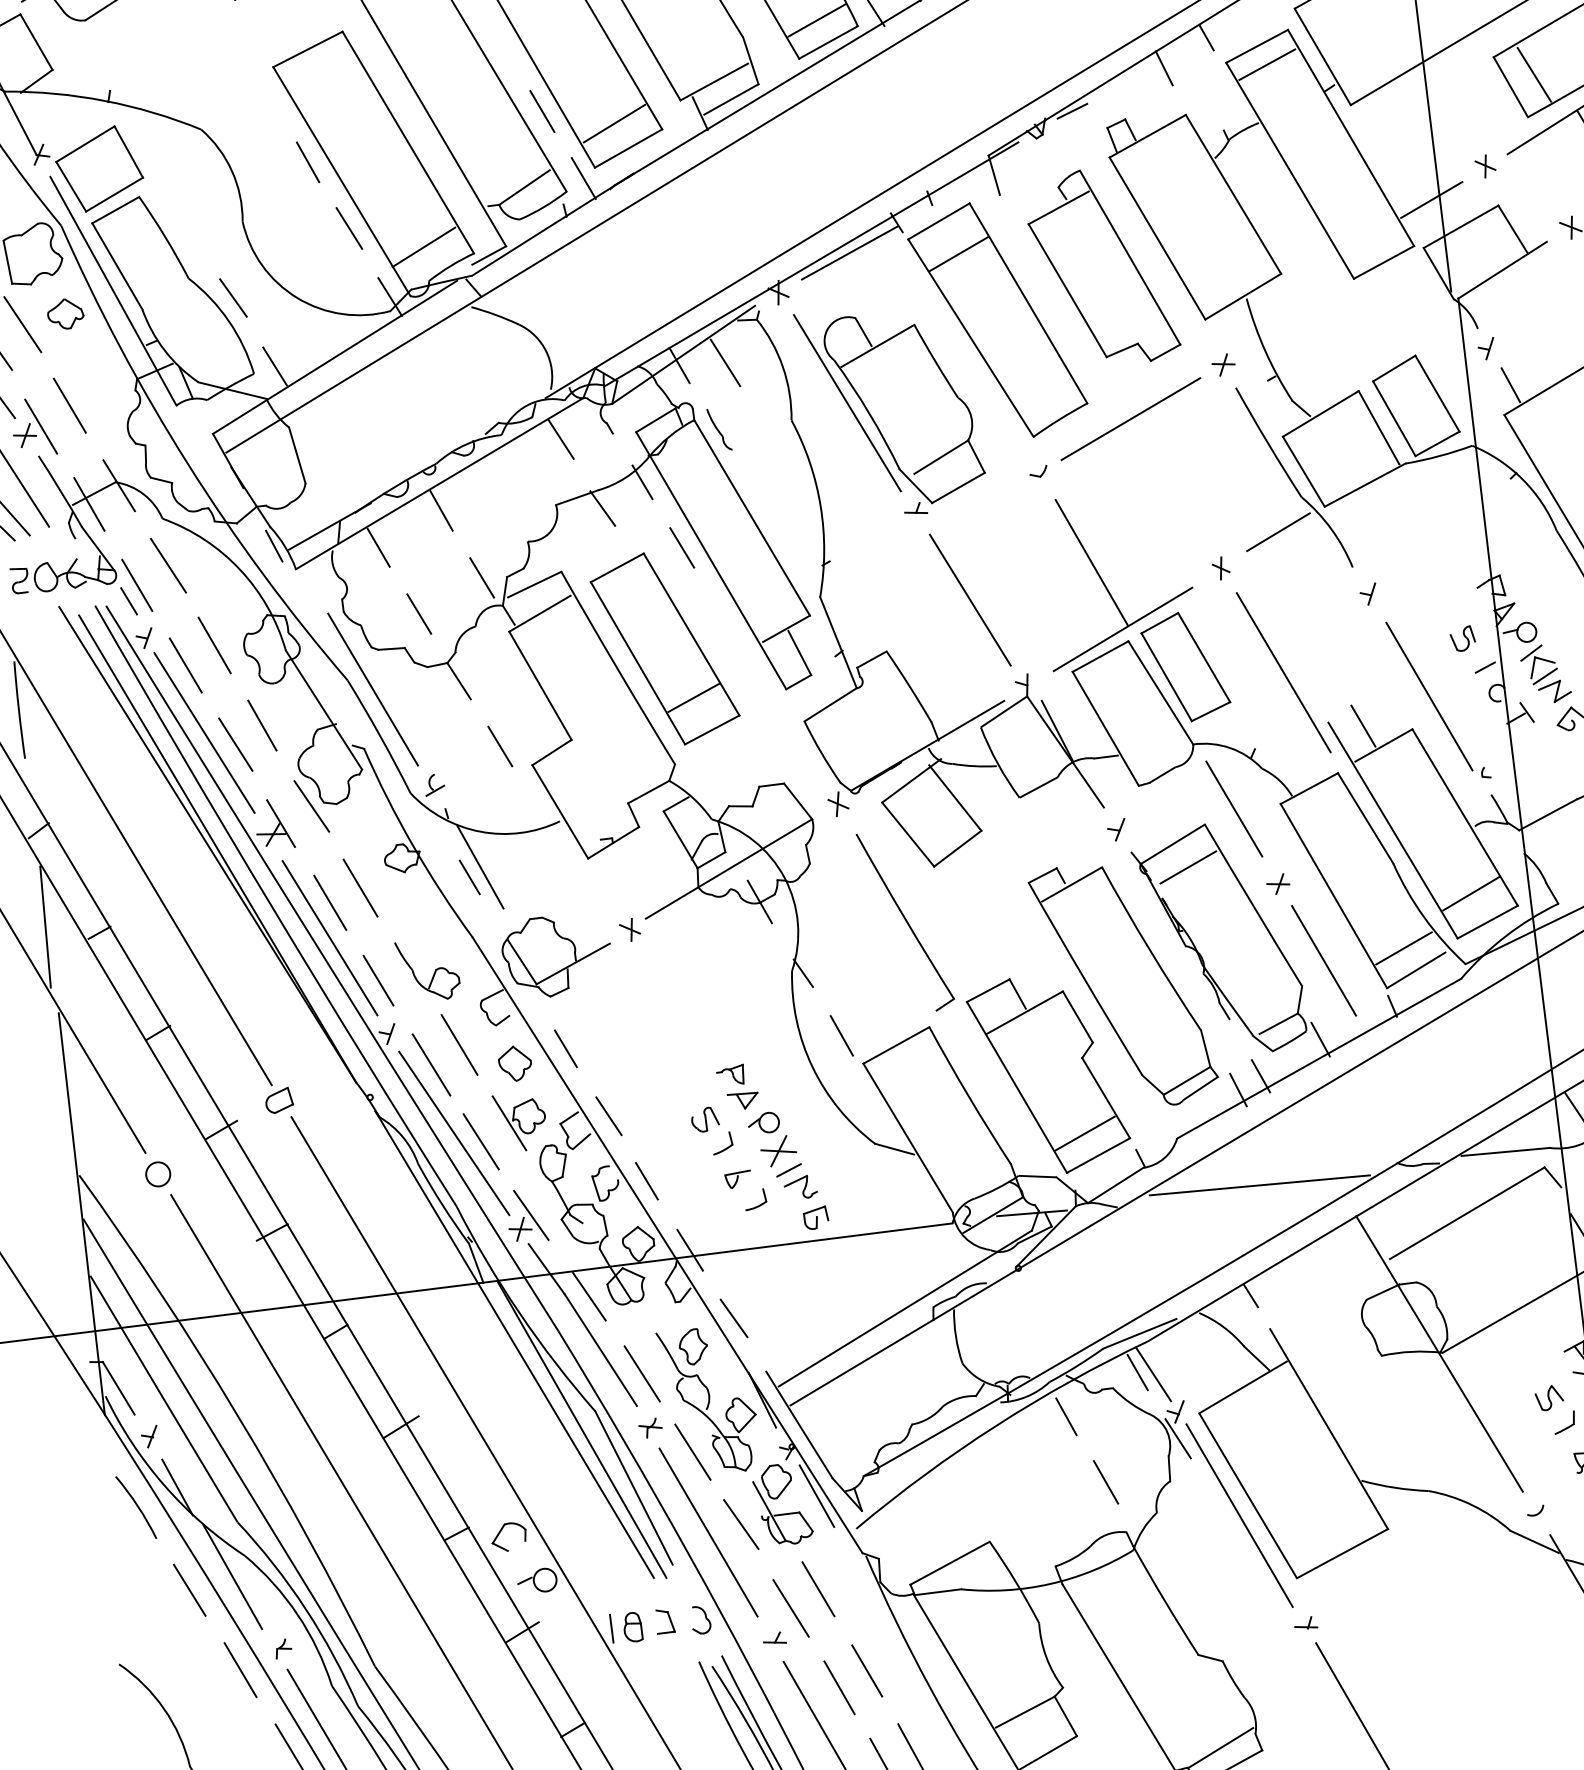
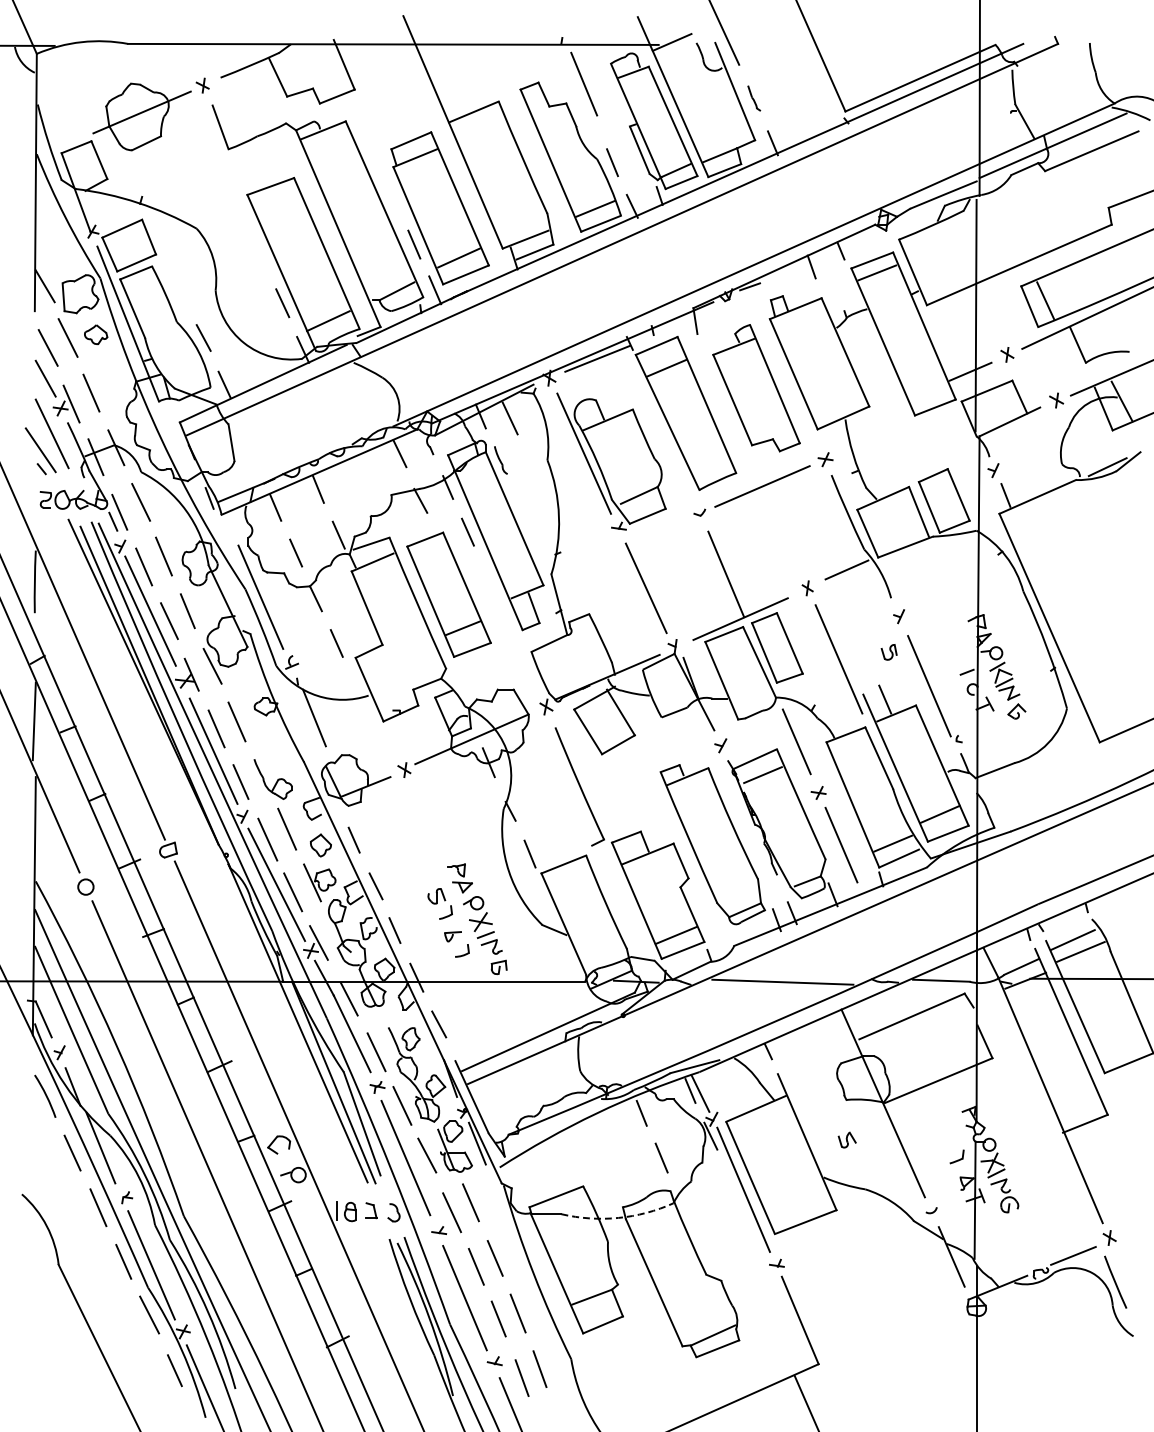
line: (307, 161) -> (261, 257), removed
part: (1461, 639) -> (888, 652), moved
line: (470, 876) -> (307, 723), removed
part: (1548, 1397) -> (846, 1139), moved
arc: (1050, 1583) -> (618, 1217), solid -> dashed

